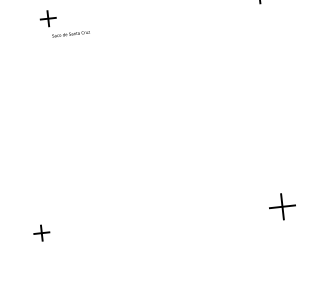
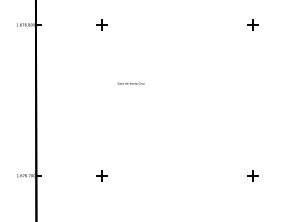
text: (71, 33) -> (131, 83), moved
part: (281, 206) -> (252, 175), size x0.62
part: (40, 232) -> (101, 175), moved

